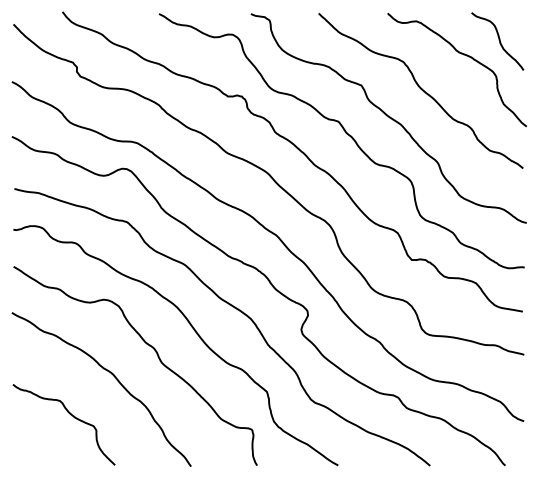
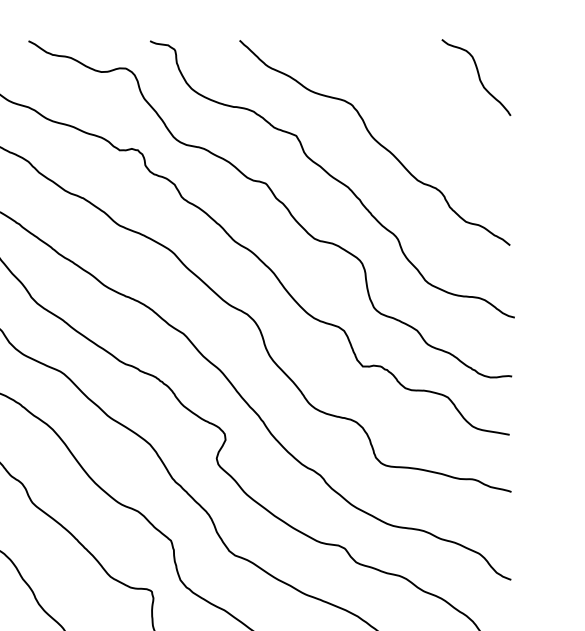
curve: (463, 55) -> (431, 96), removed

